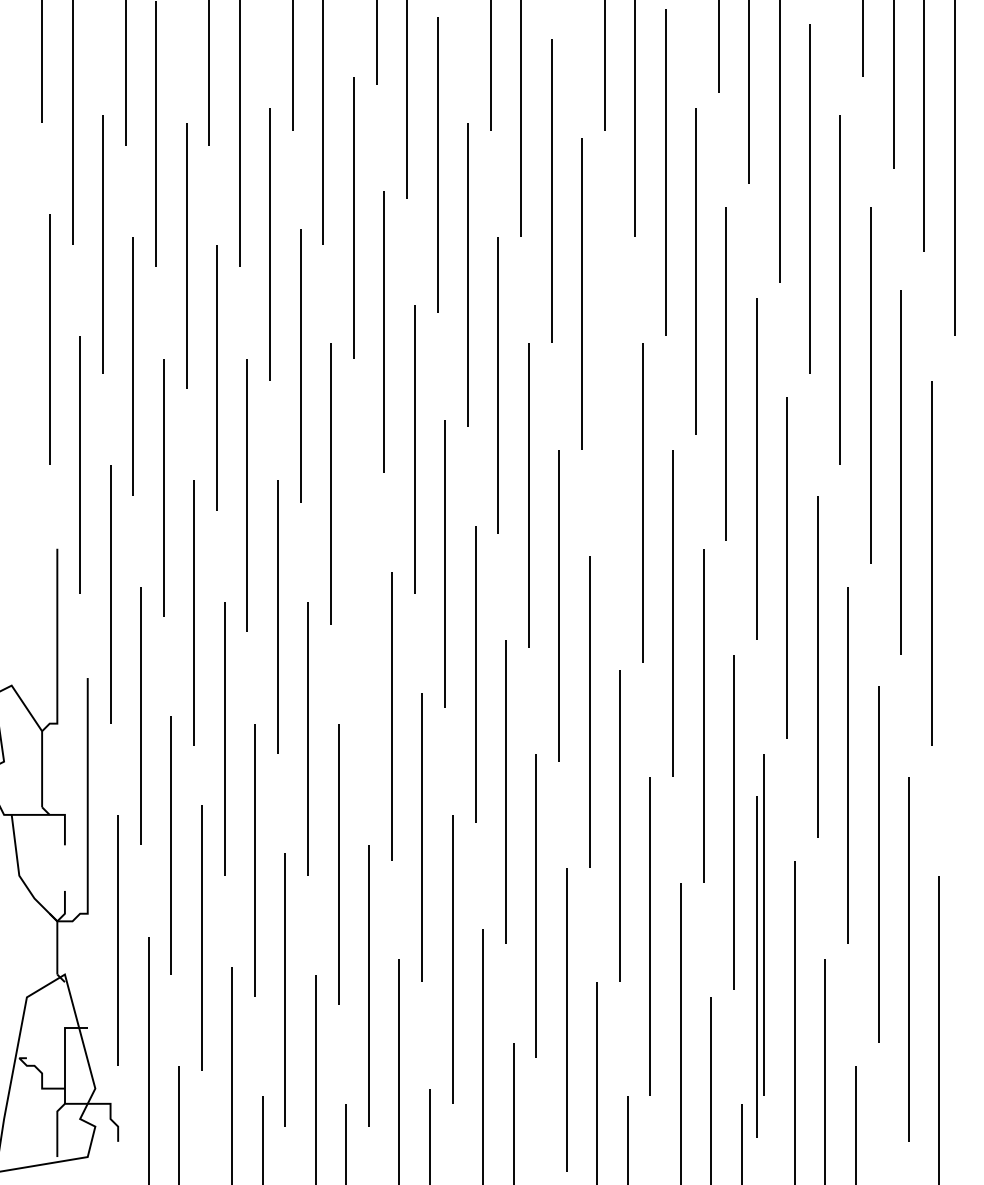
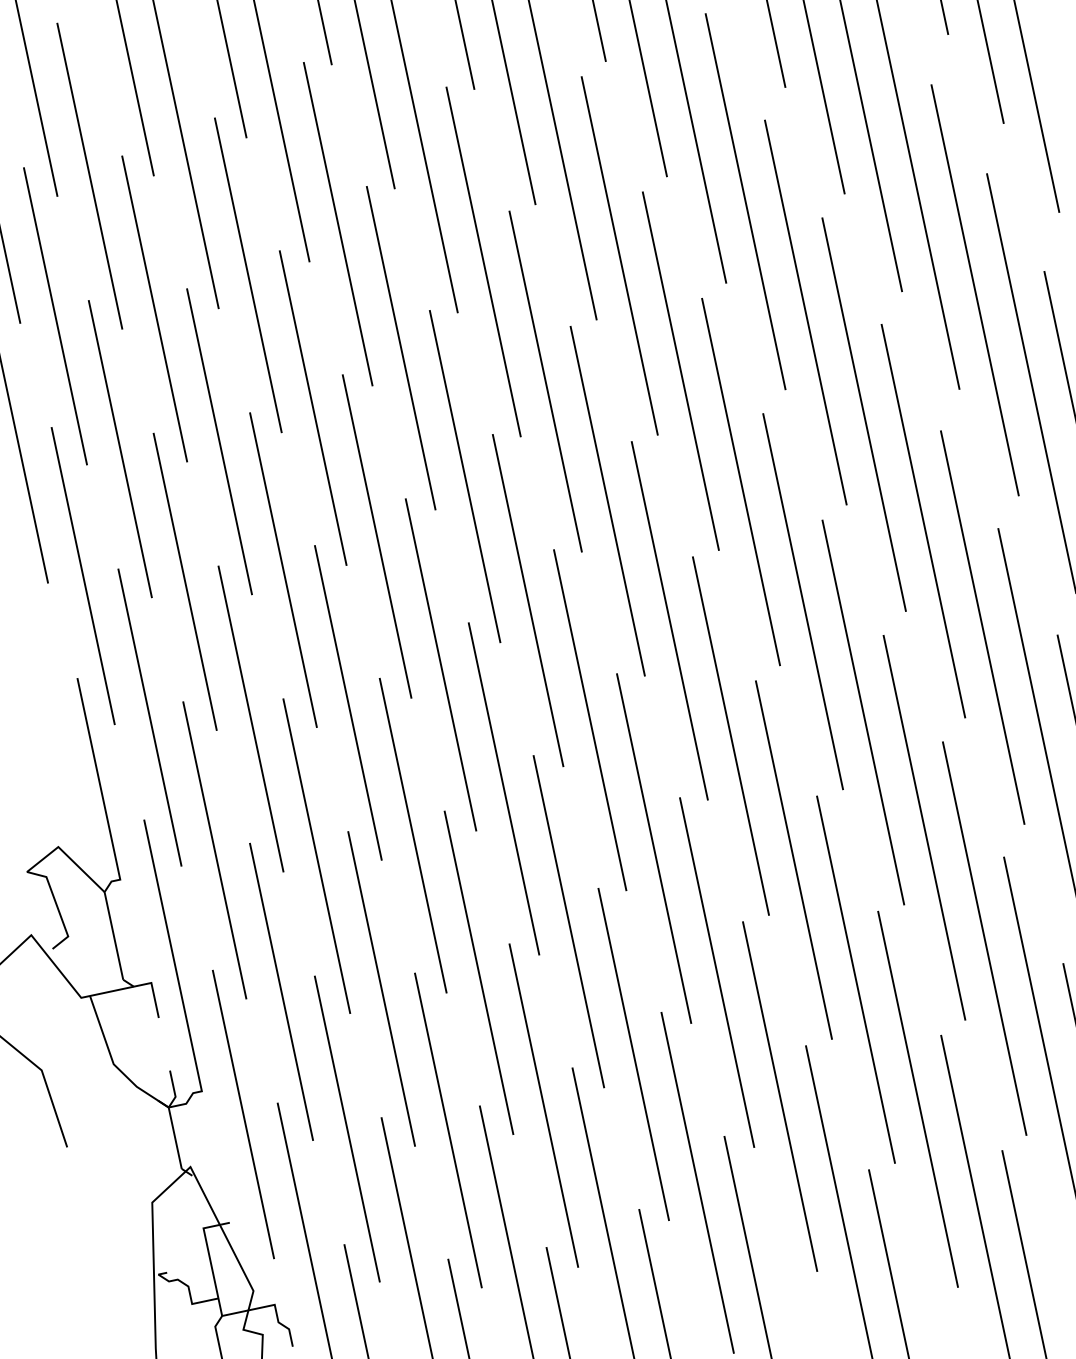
line: (611, 400) -> (679, 371), added
line: (360, 601) -> (439, 664), added
line: (201, 937) -> (346, 1128), moved
line: (756, 966) -> (985, 988), removed

